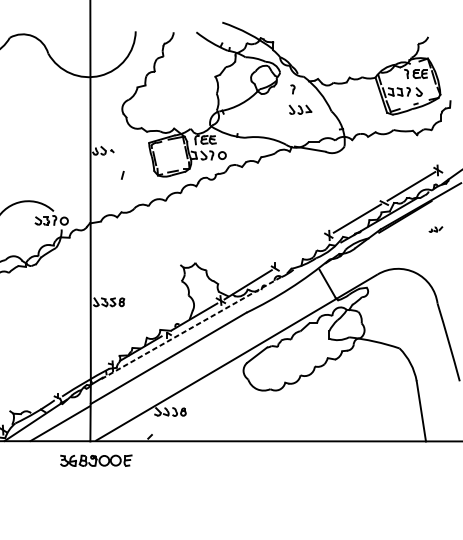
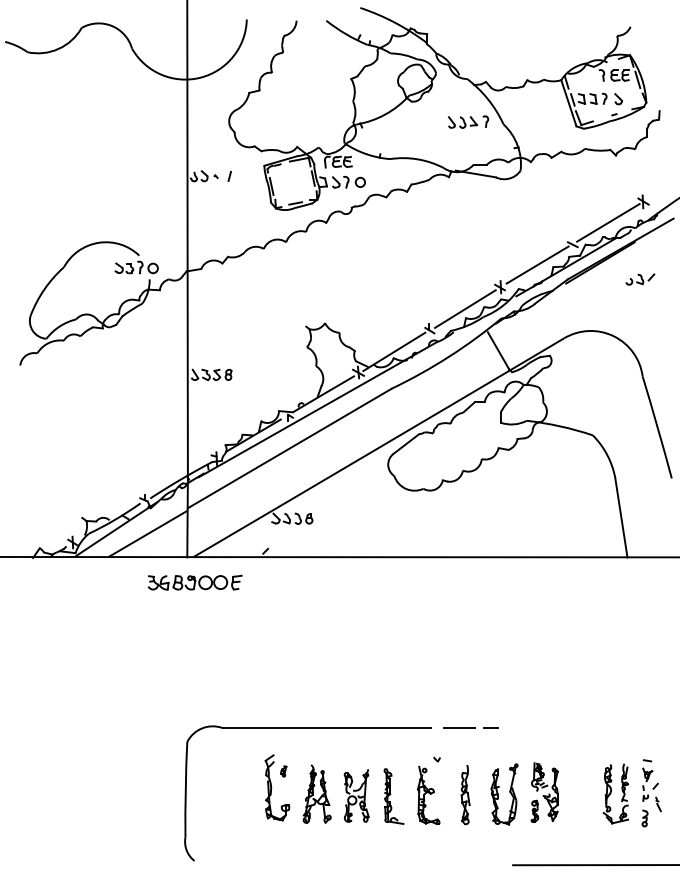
part: (292, 89) -> (485, 121), moved
line: (122, 174) -> (229, 175), moved
part: (435, 229) -> (640, 279), size x1.67
line: (302, 251) -> (465, 308), added
line: (189, 328) -> (317, 409), dashed -> solid

